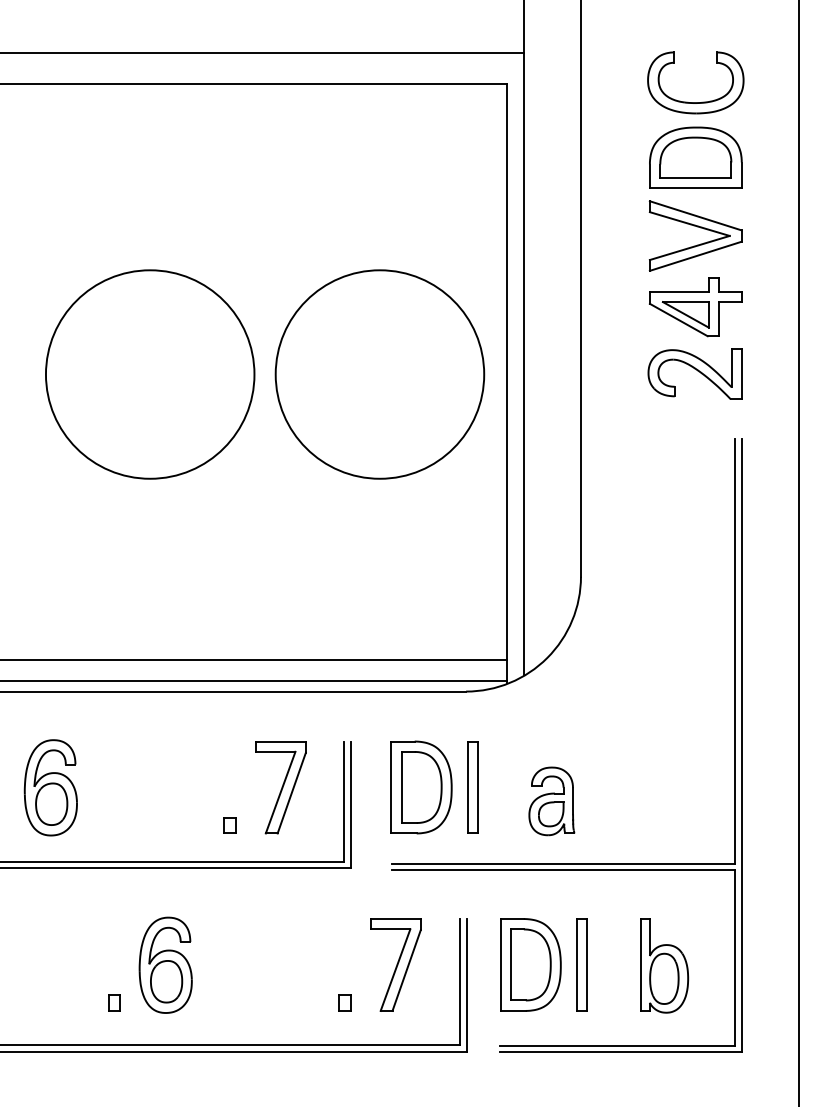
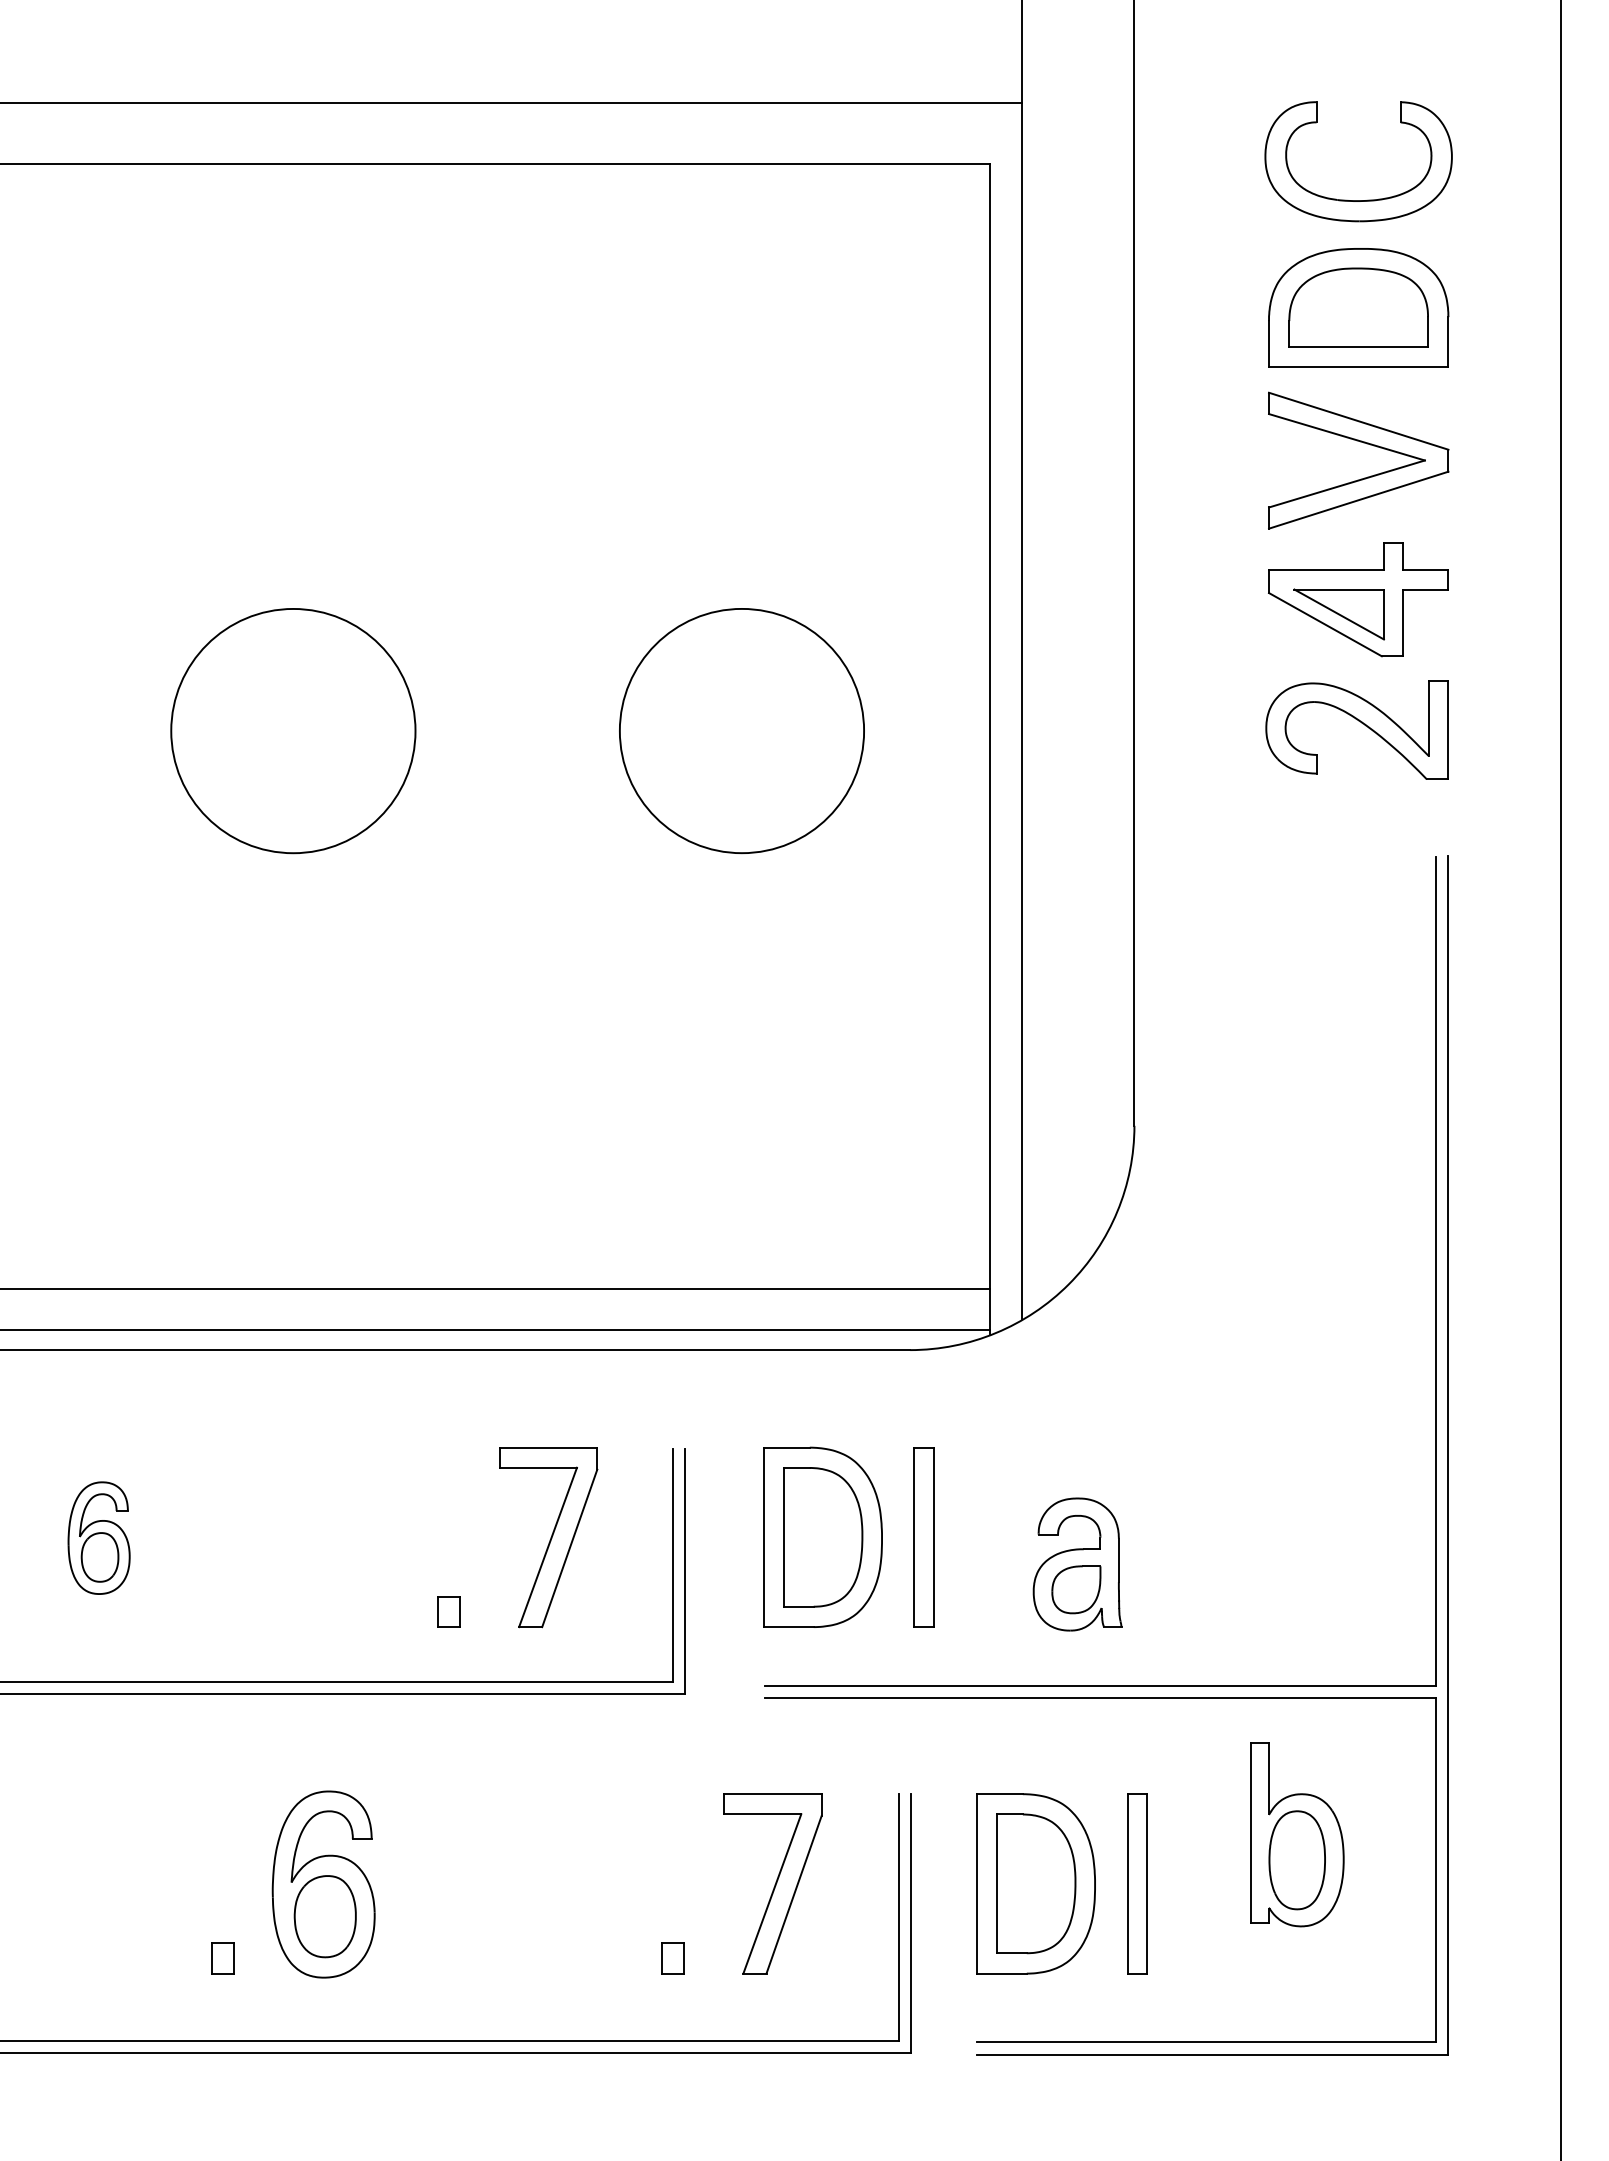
circle: (149, 374) -> (291, 731), size x0.6
circle: (379, 374) -> (741, 731), size x0.6
part: (50, 787) -> (98, 1537), size x0.6
part: (664, 965) -> (1297, 1834), moved

